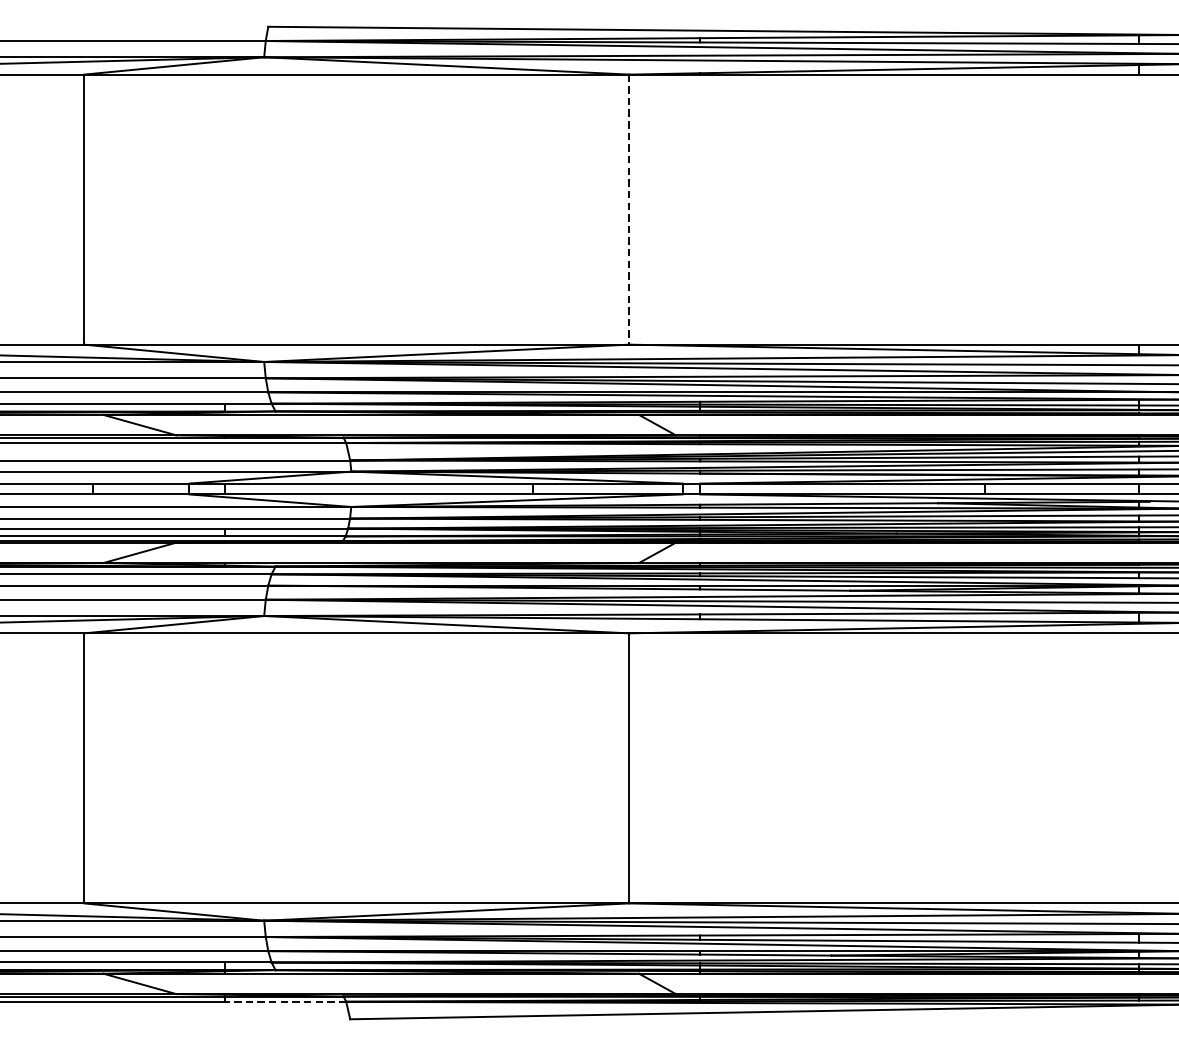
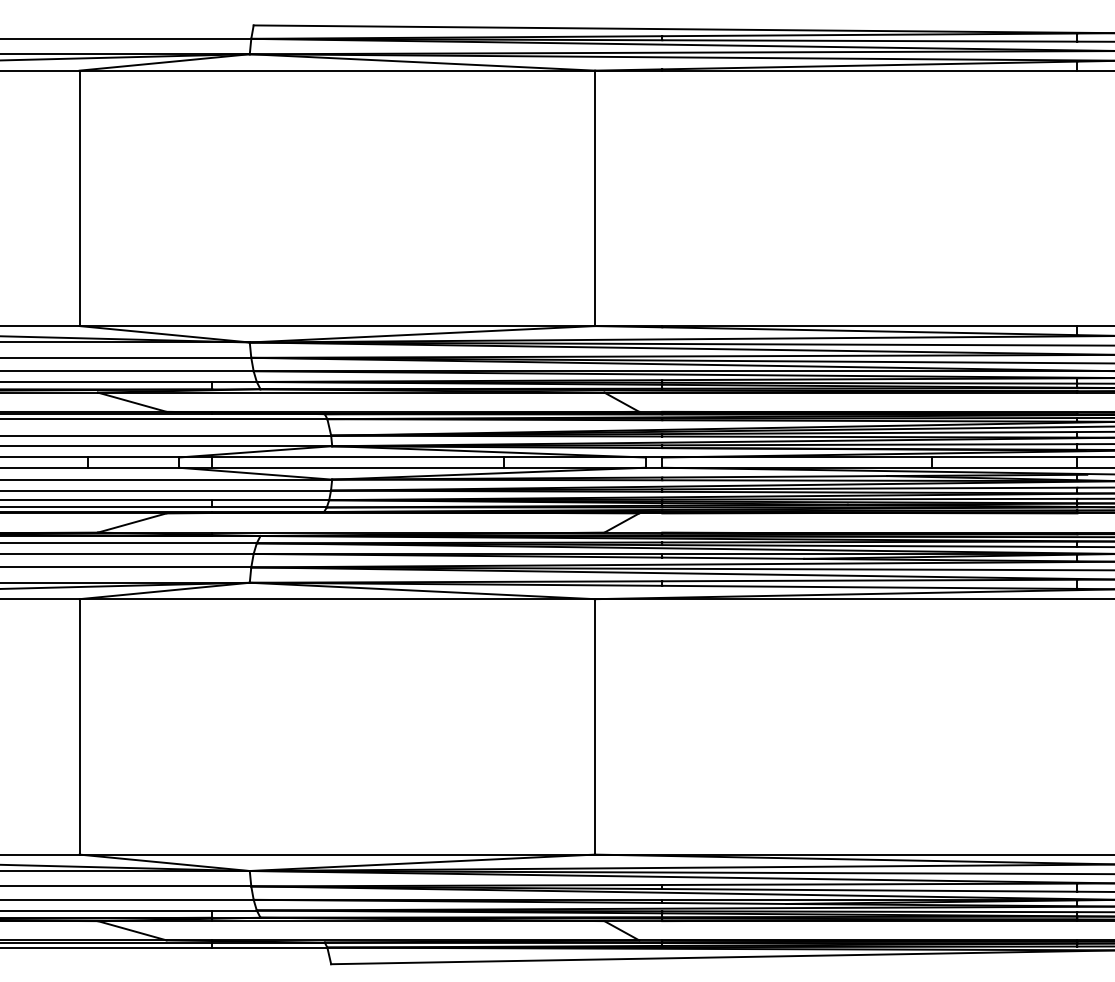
line: (629, 209) -> (595, 198), dashed -> solid
line: (285, 1001) -> (269, 947), dashed -> solid

